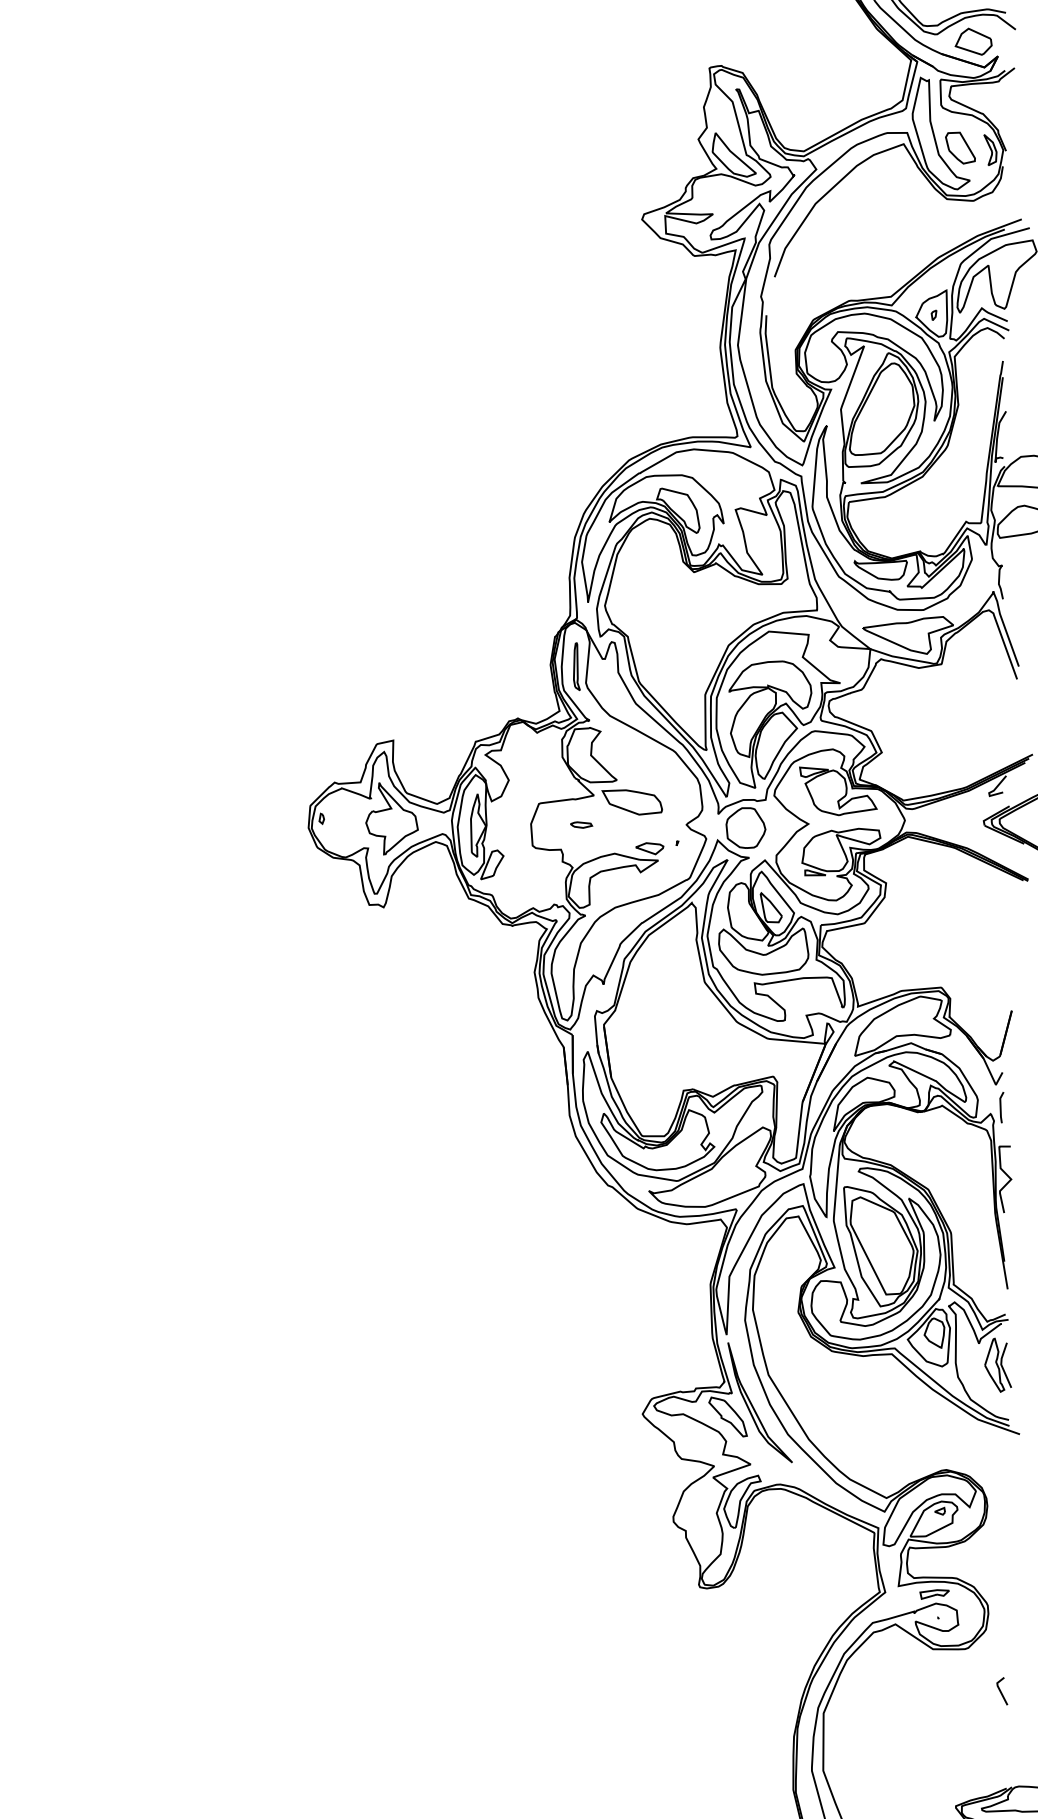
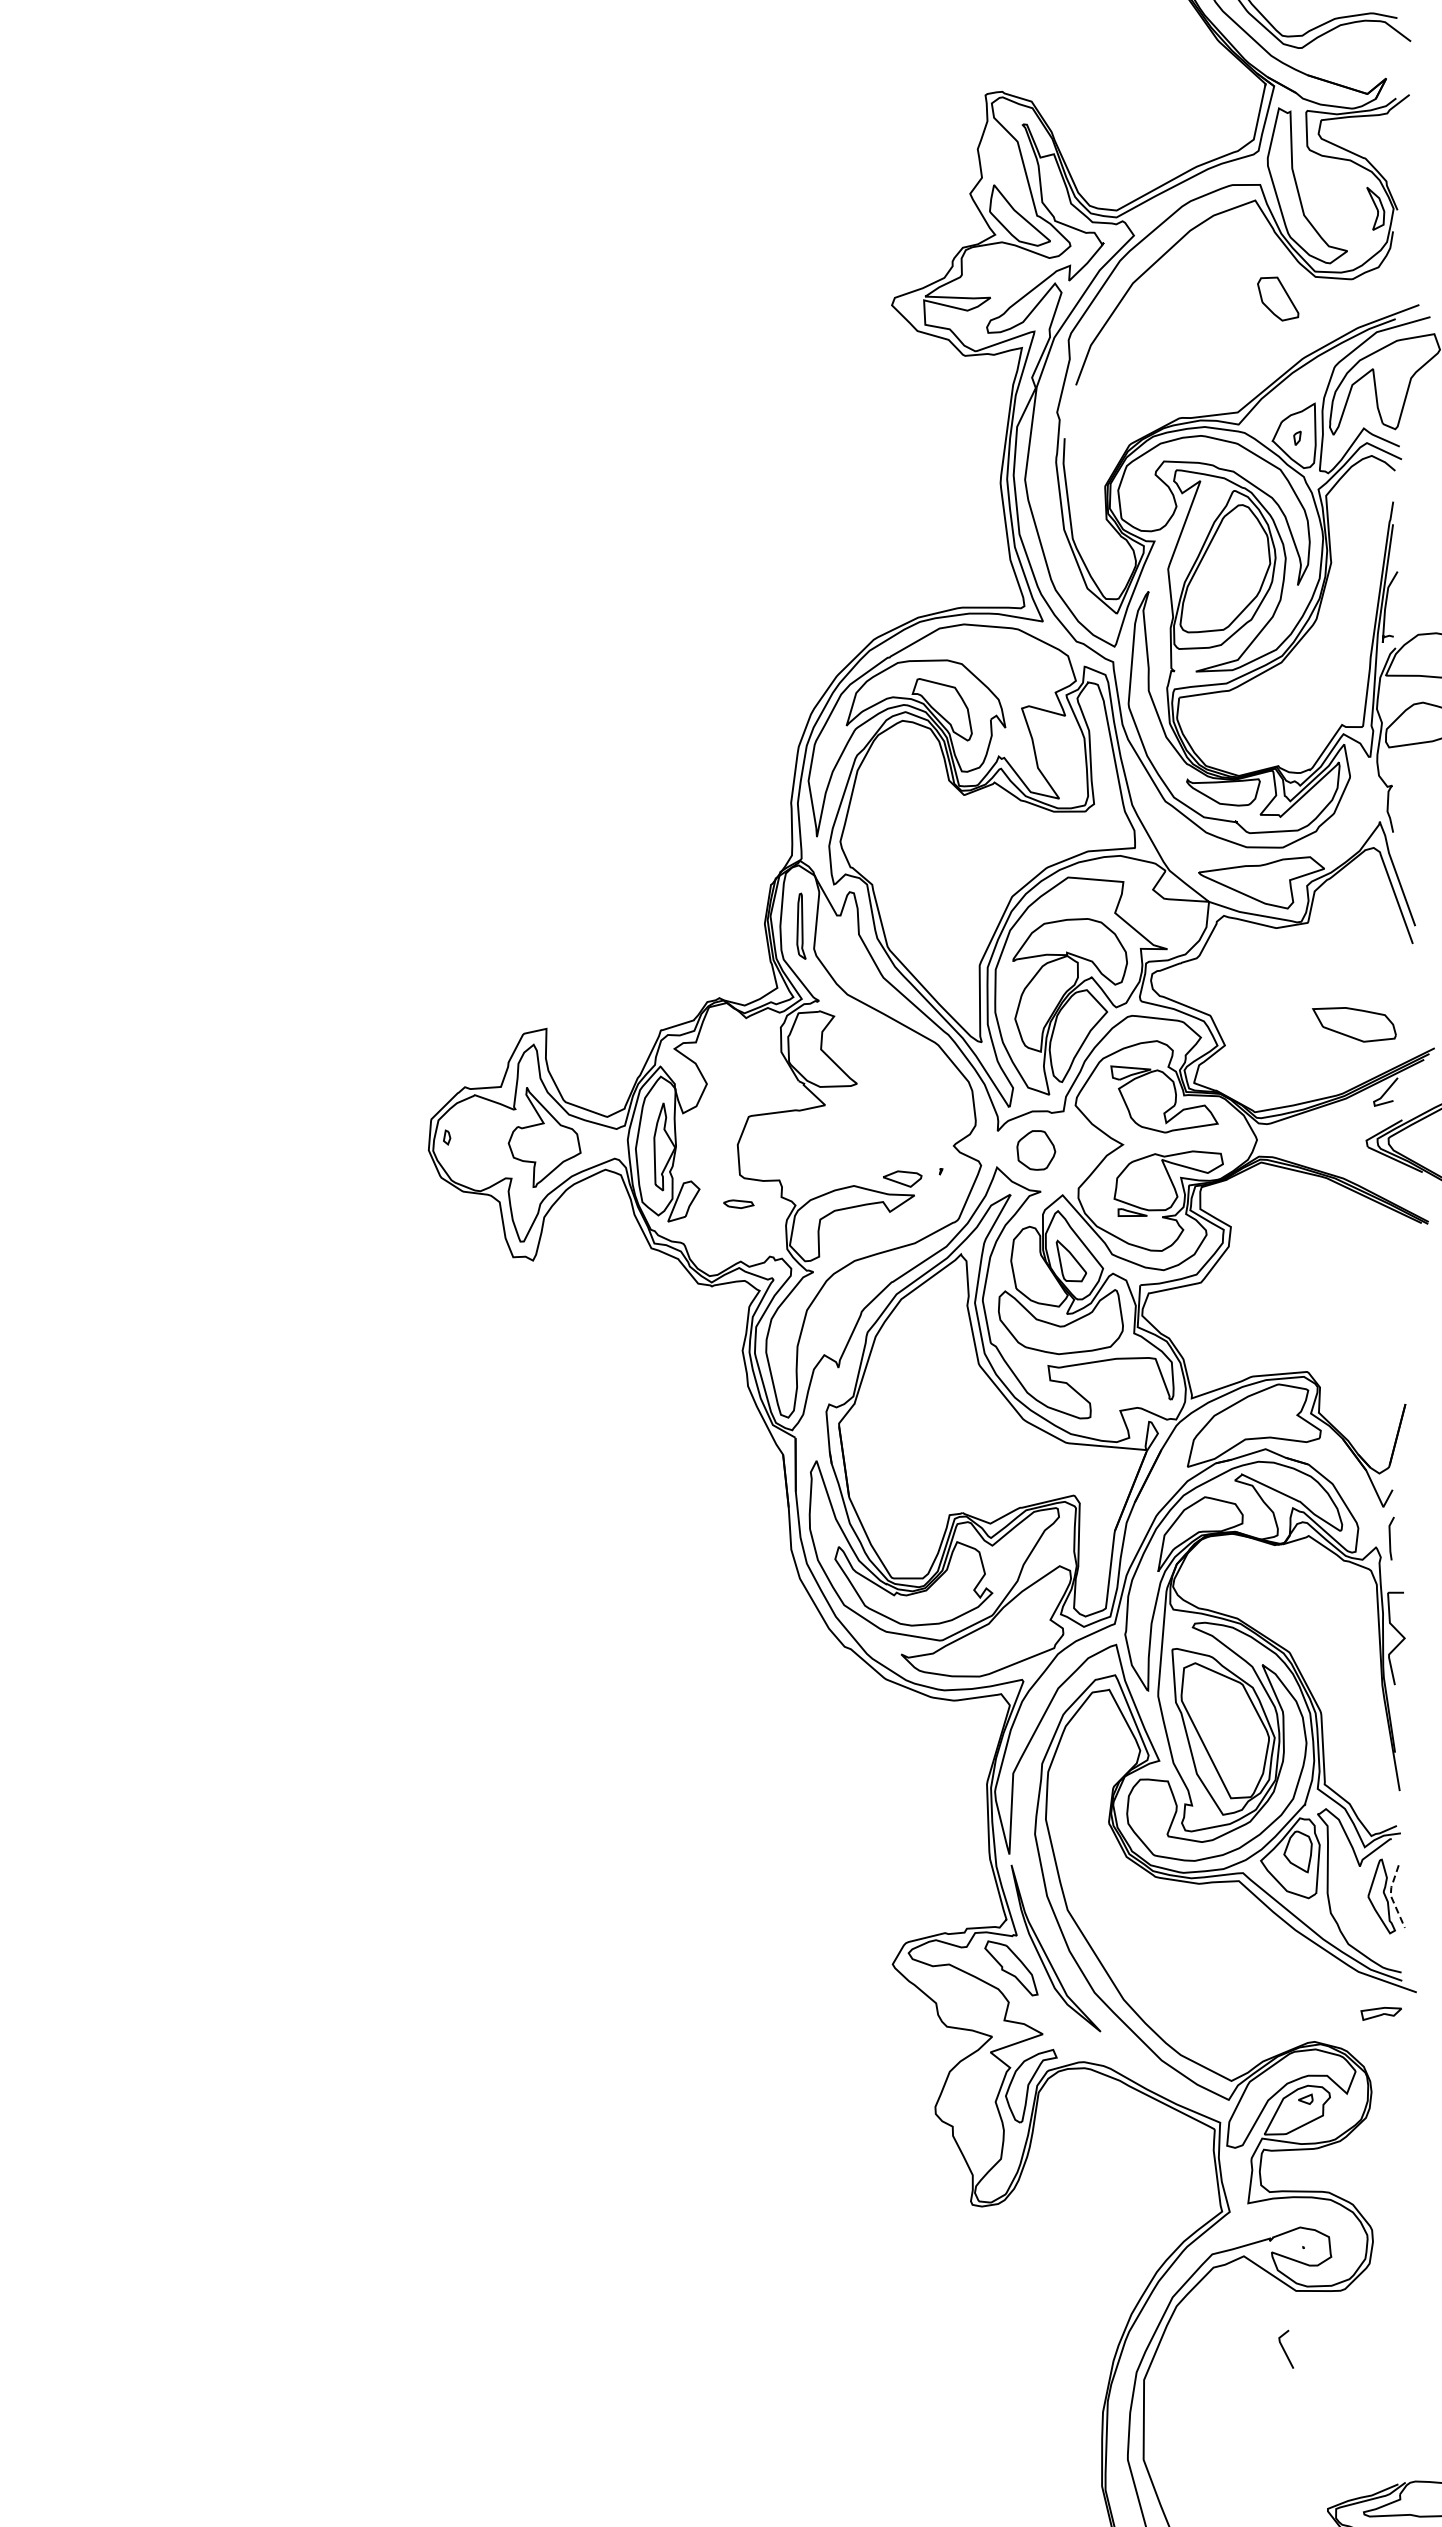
part: (973, 41) -> (1352, 58), removed
part: (960, 147) -> (1278, 298), moved
part: (632, 802) -> (1354, 1024), moved
part: (581, 825) -> (738, 1204), moved
part: (746, 828) -> (1036, 1150), size x0.7
line: (1001, 1365) -> (1391, 1896), solid -> dashed
part: (934, 1594) -> (1380, 2013), moved
line: (1001, 1690) -> (1284, 2348), moved

